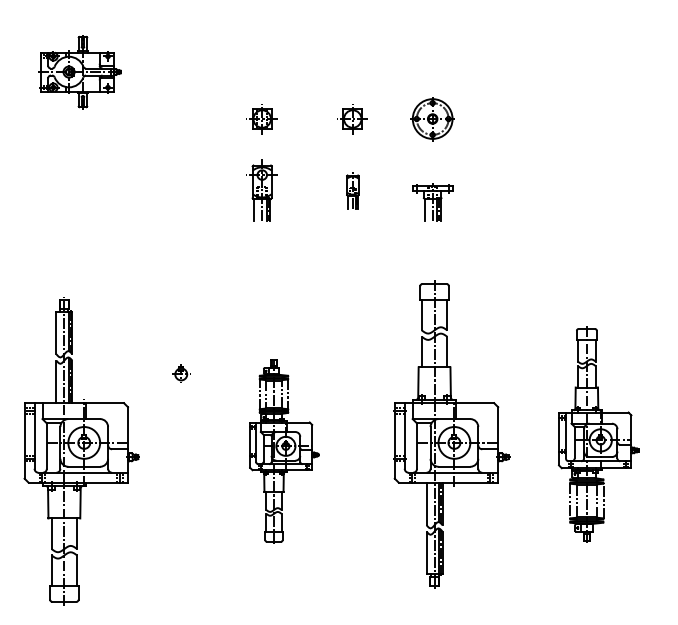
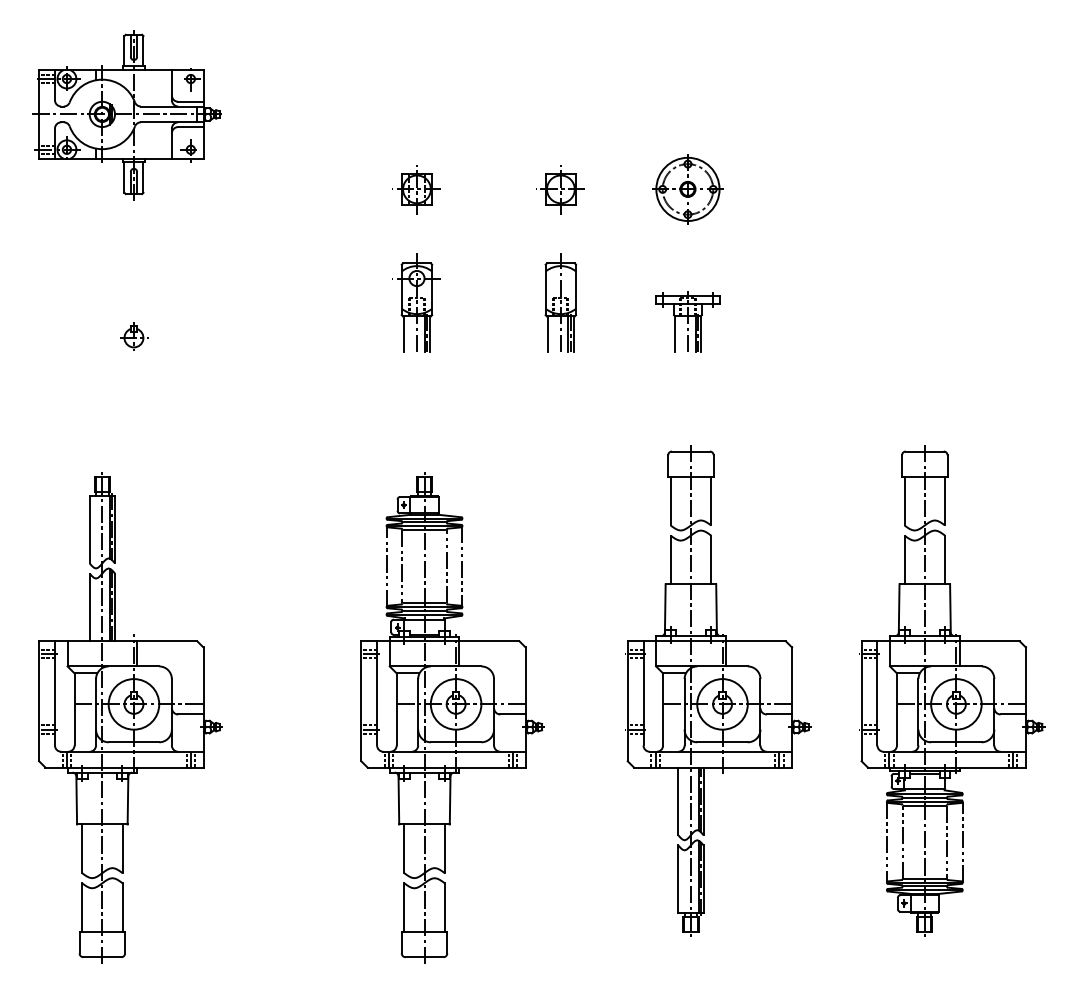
part: (79, 72) -> (126, 115), size x1.43
part: (352, 190) -> (560, 303), size x1.67
part: (181, 373) -> (134, 336), moved
part: (598, 434) -> (951, 690), size x1.43
part: (284, 451) -> (452, 718), size x1.67

